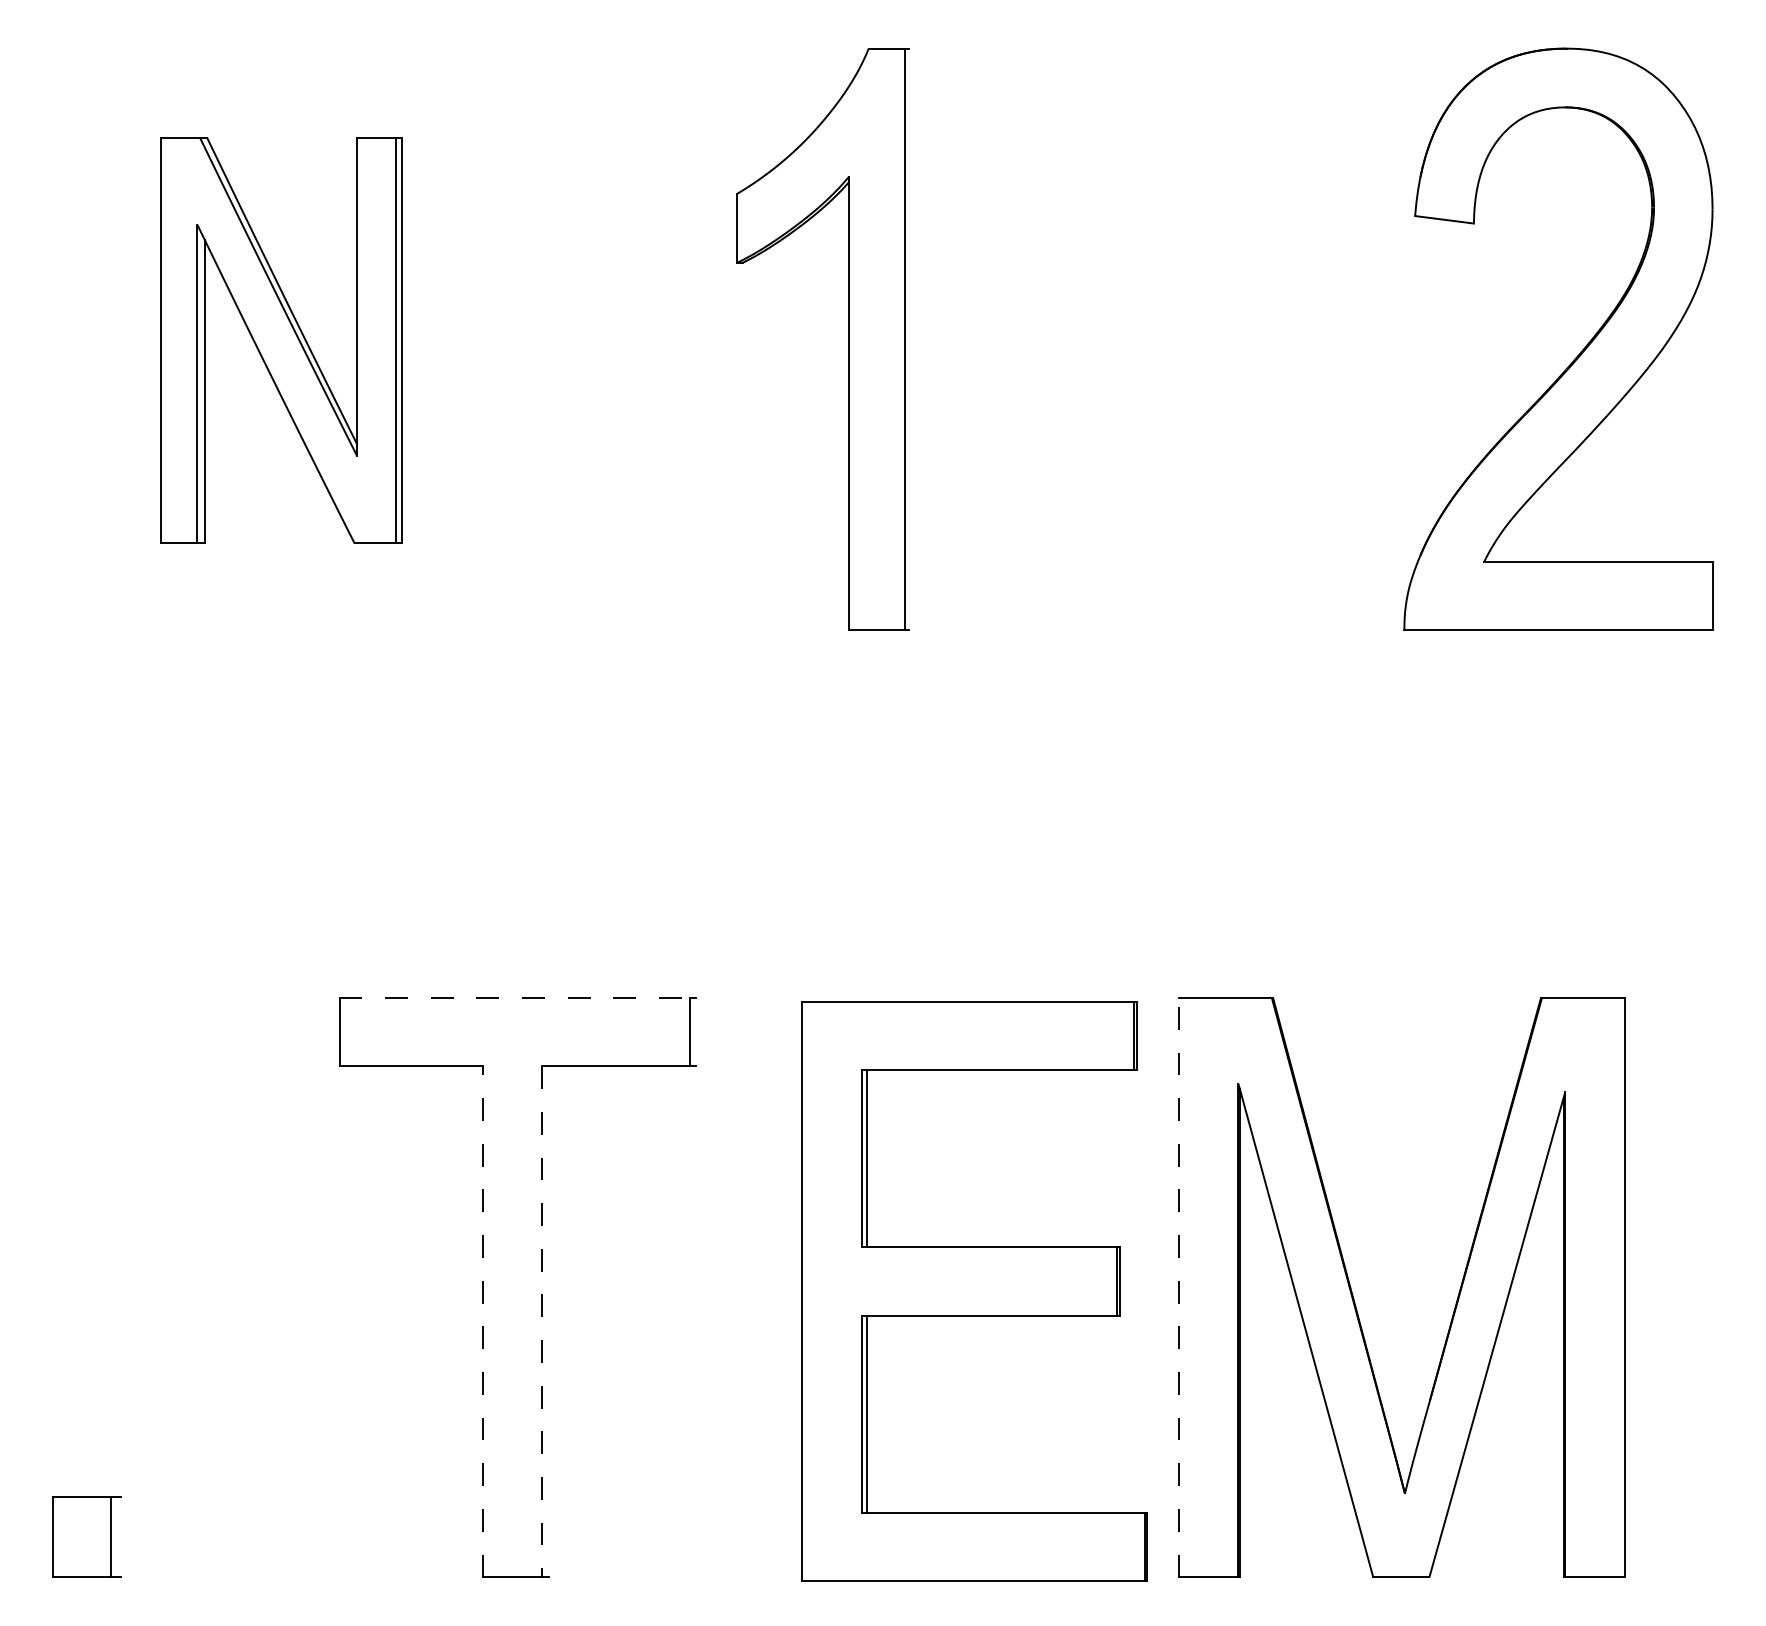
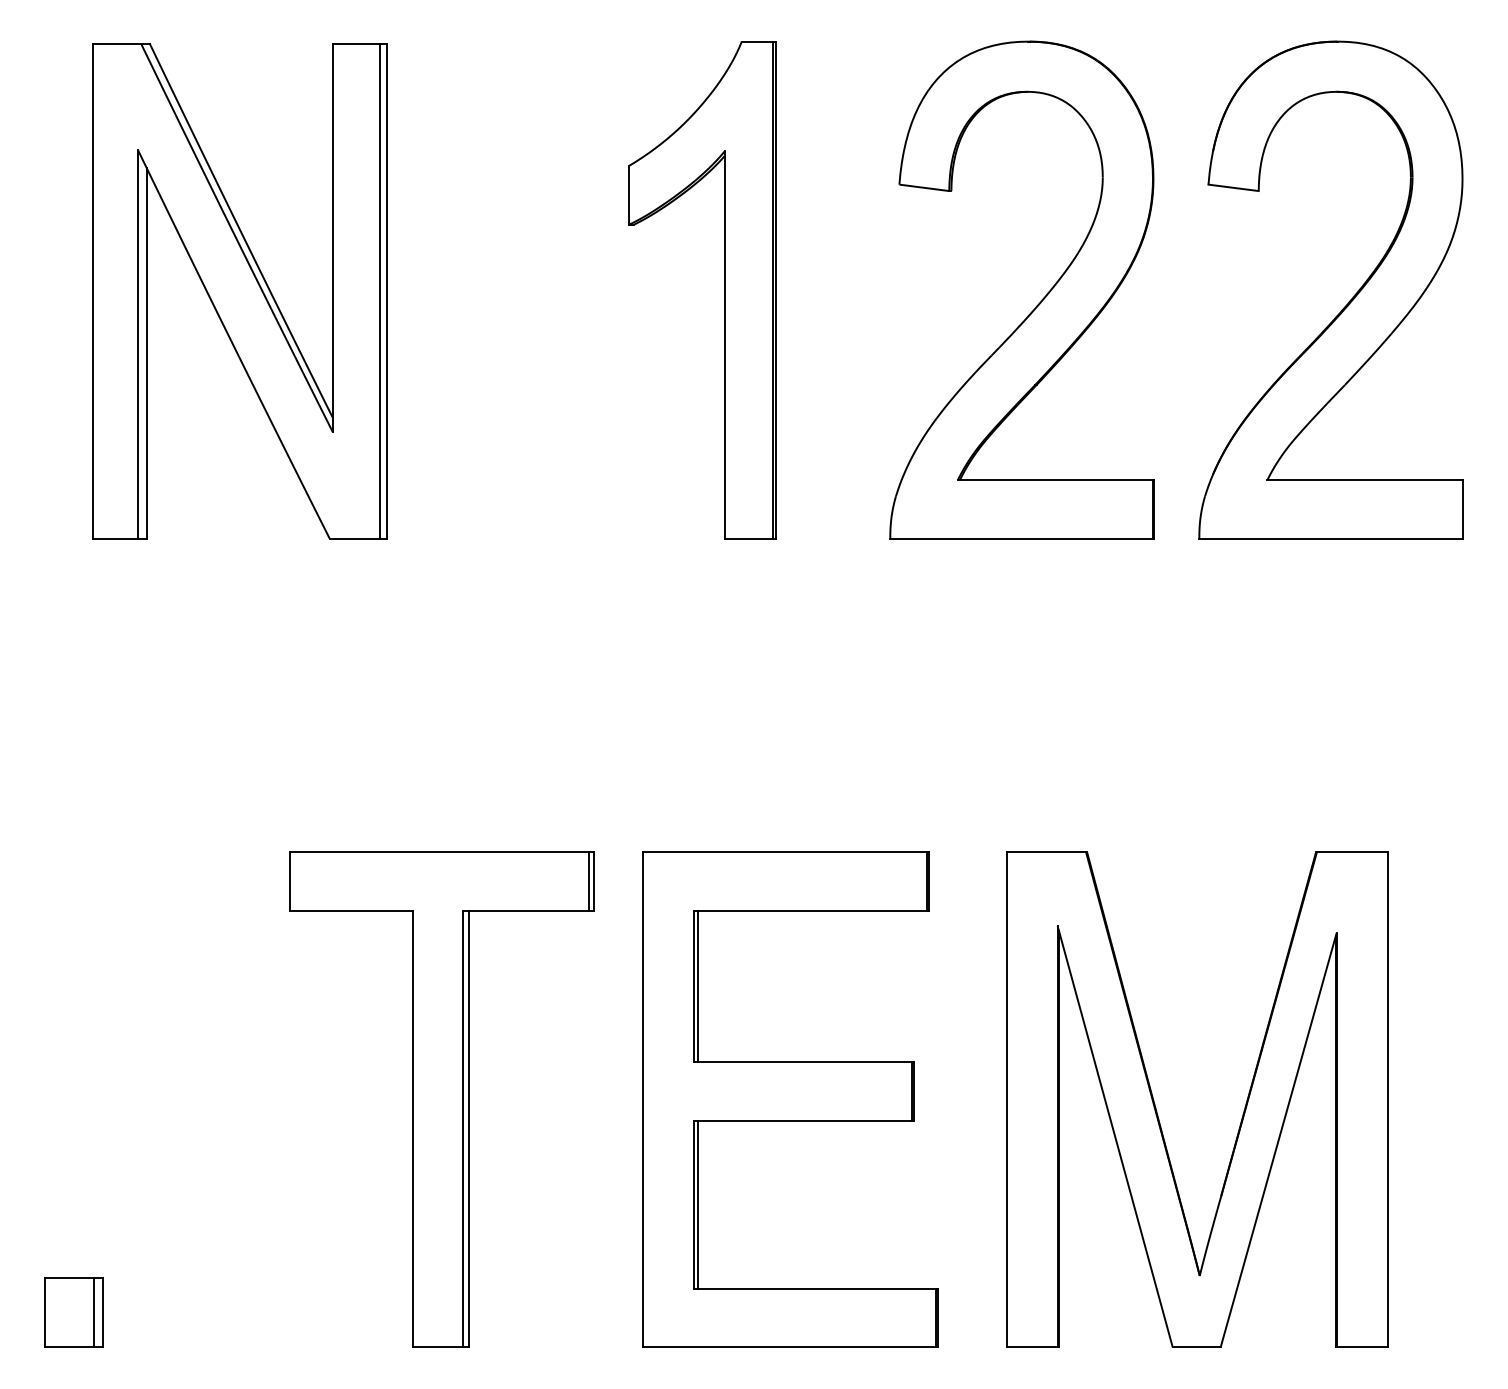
line: (909, 339) -> (776, 290), added
part: (280, 340) -> (239, 290), size x1.43
part: (1216, 354) -> (1038, 302), added
line: (515, 997) -> (440, 852), dashed -> solid
line: (695, 1031) -> (593, 881), added
line: (1178, 1287) -> (1006, 1099), dashed -> solid
part: (974, 1291) -> (790, 1099), moved
line: (483, 1321) -> (412, 1128), dashed -> solid
line: (541, 1321) -> (462, 1128), dashed -> solid
line: (549, 1321) -> (469, 1128), added
line: (121, 1536) -> (103, 1312), added

